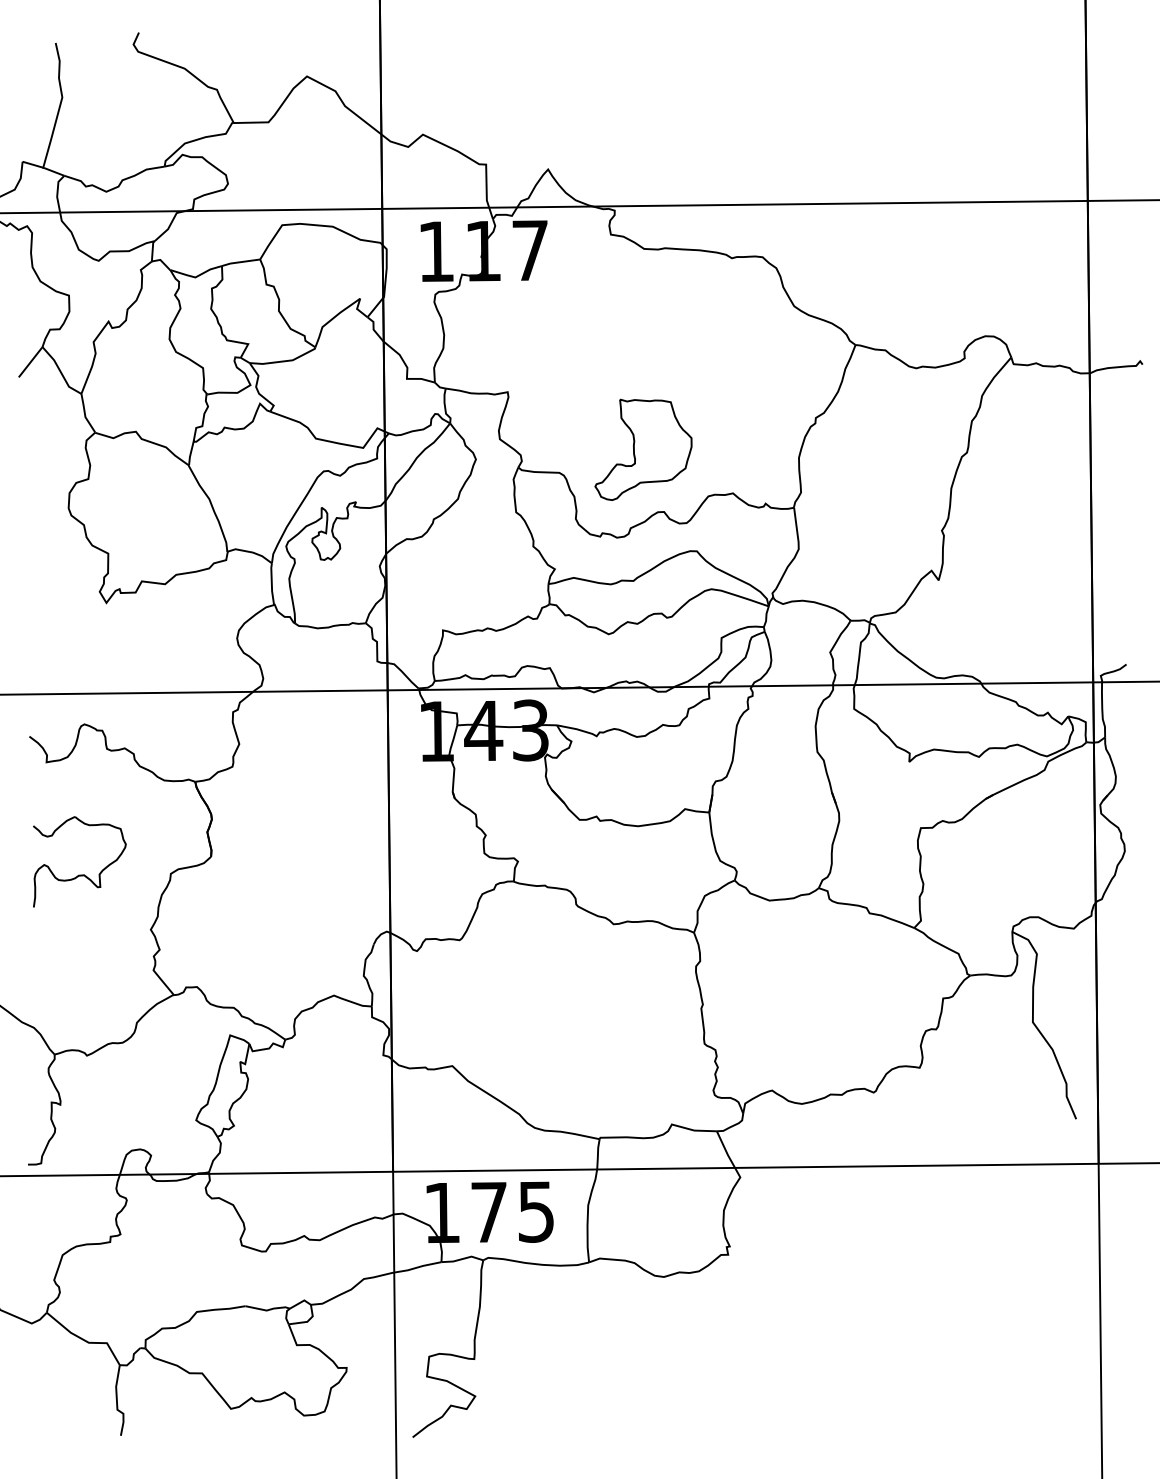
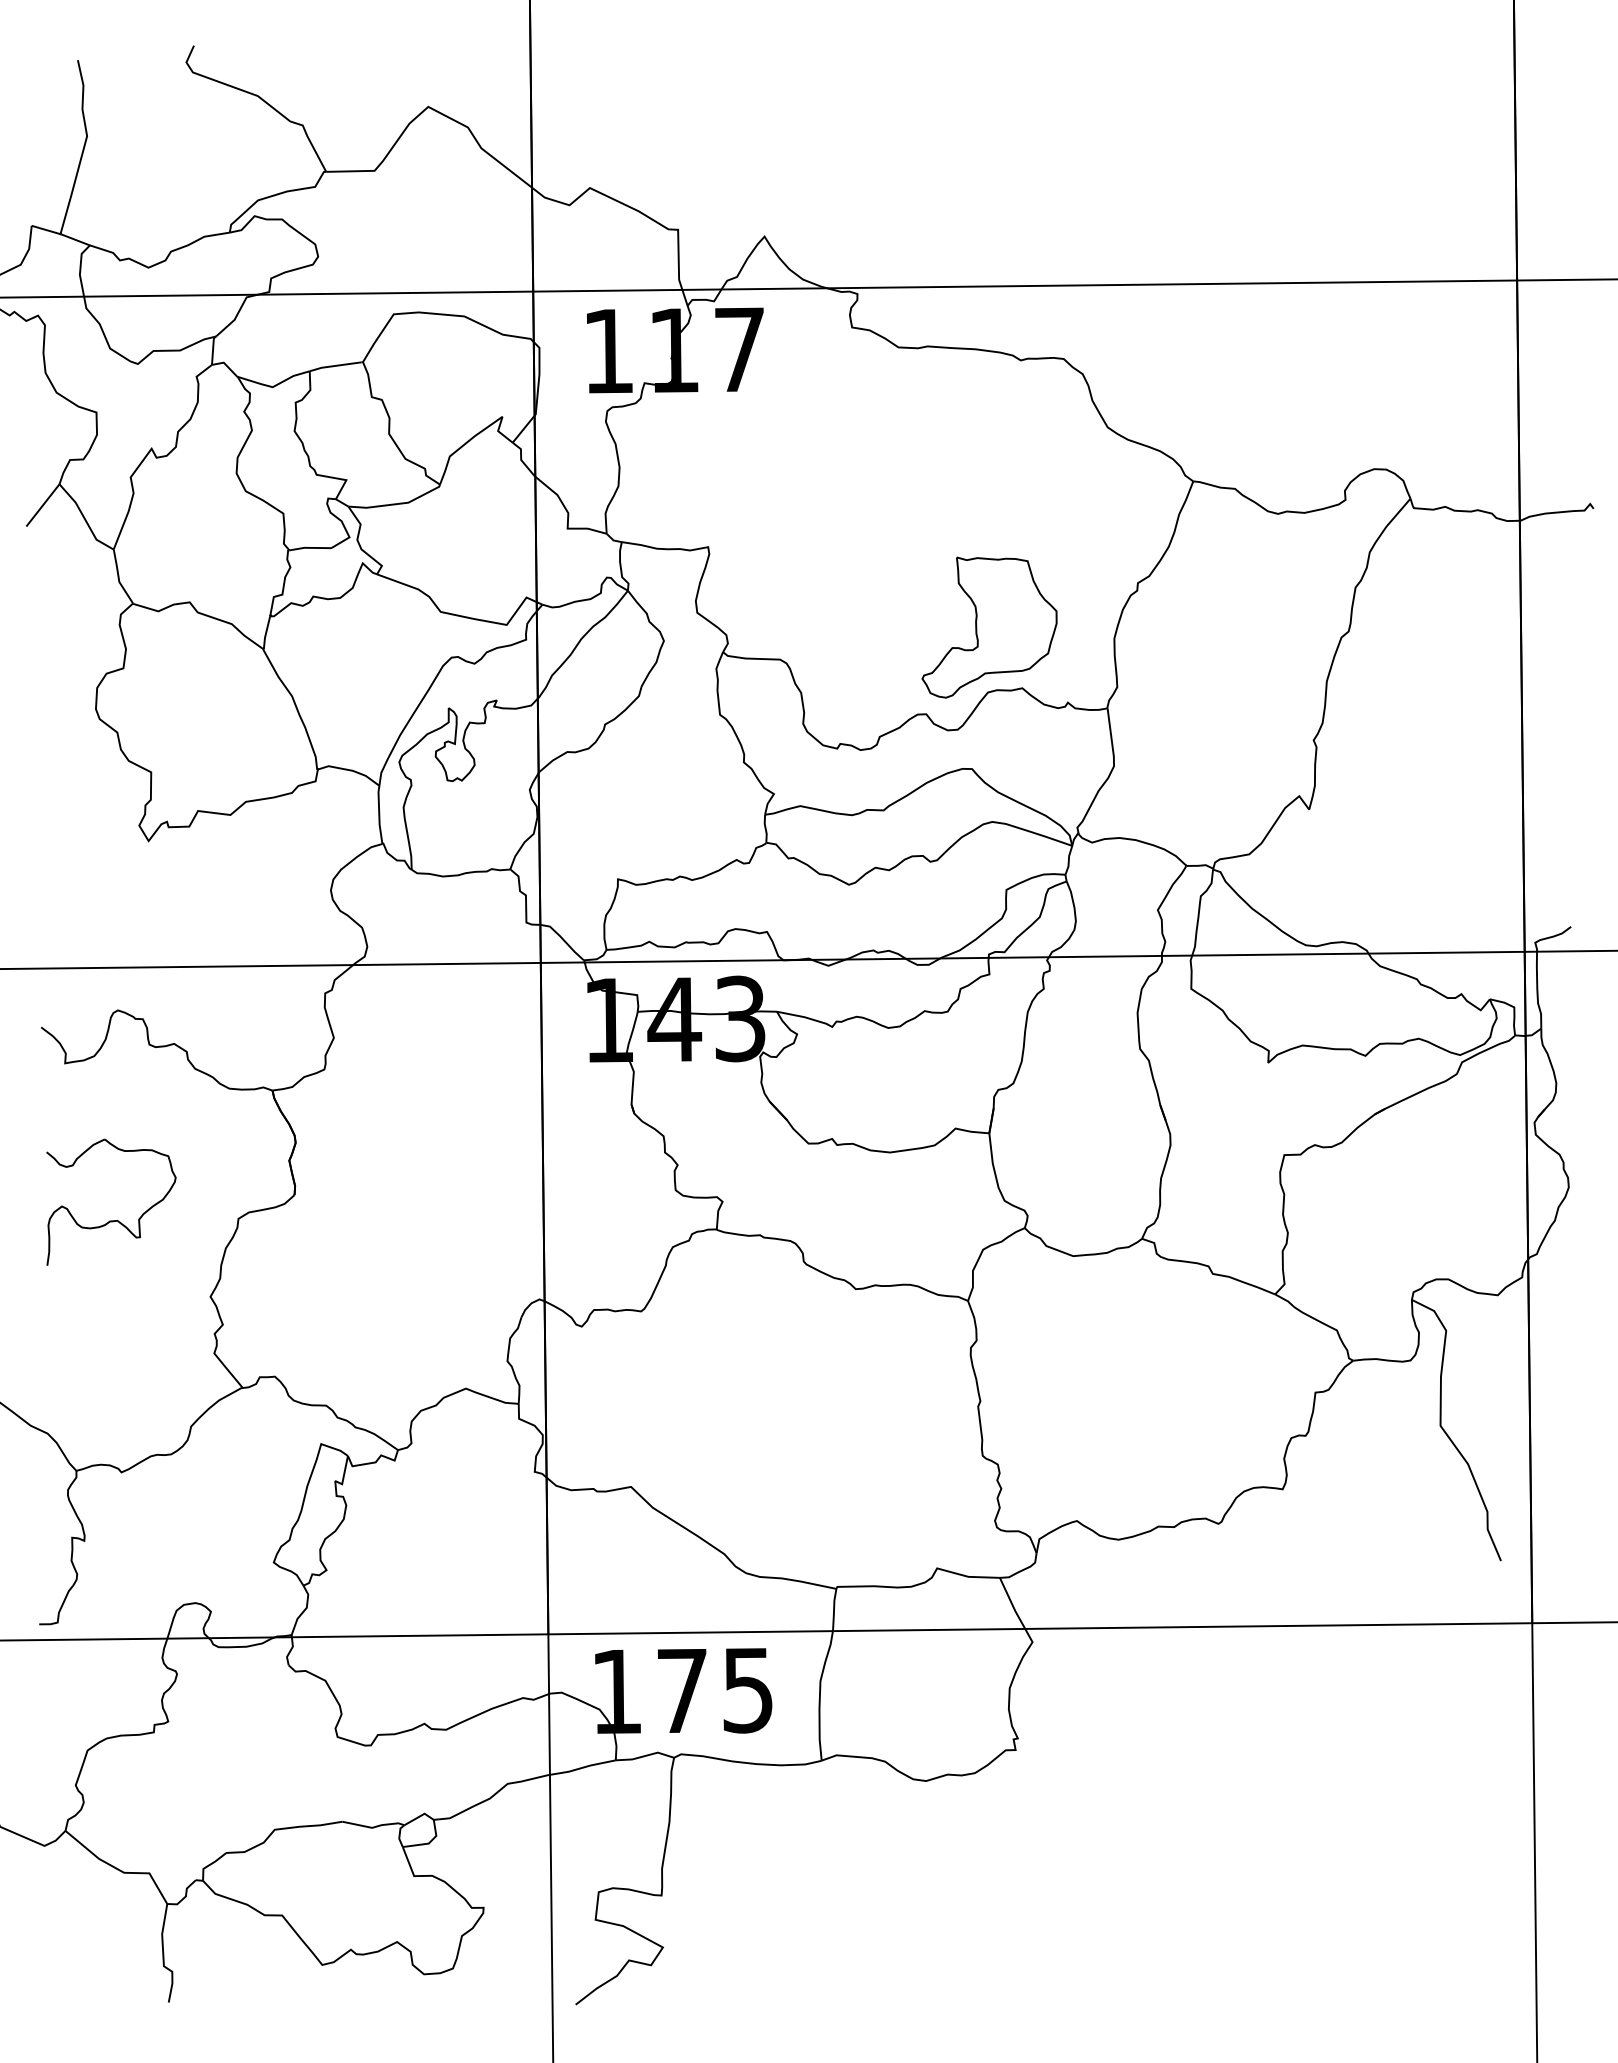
part: (643, 449) -> (989, 627), moved

